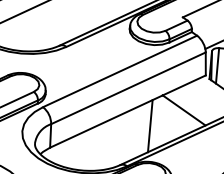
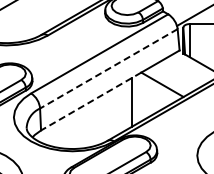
line: (127, 88) -> (108, 69), solid -> dashed
line: (106, 121) -> (91, 101), solid -> dashed

